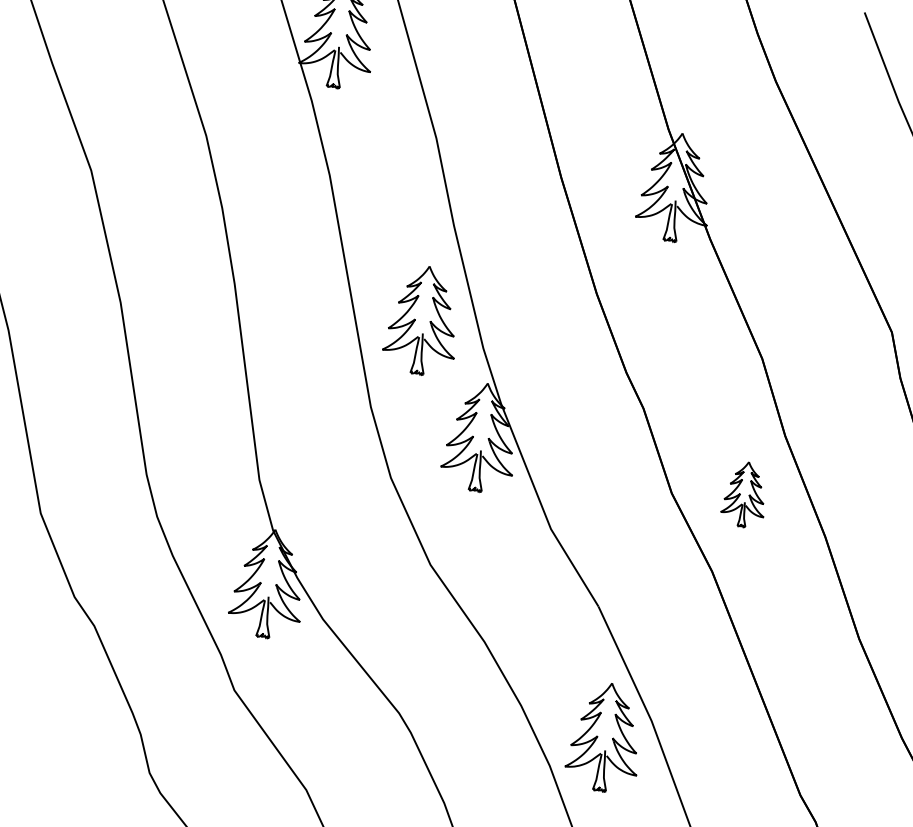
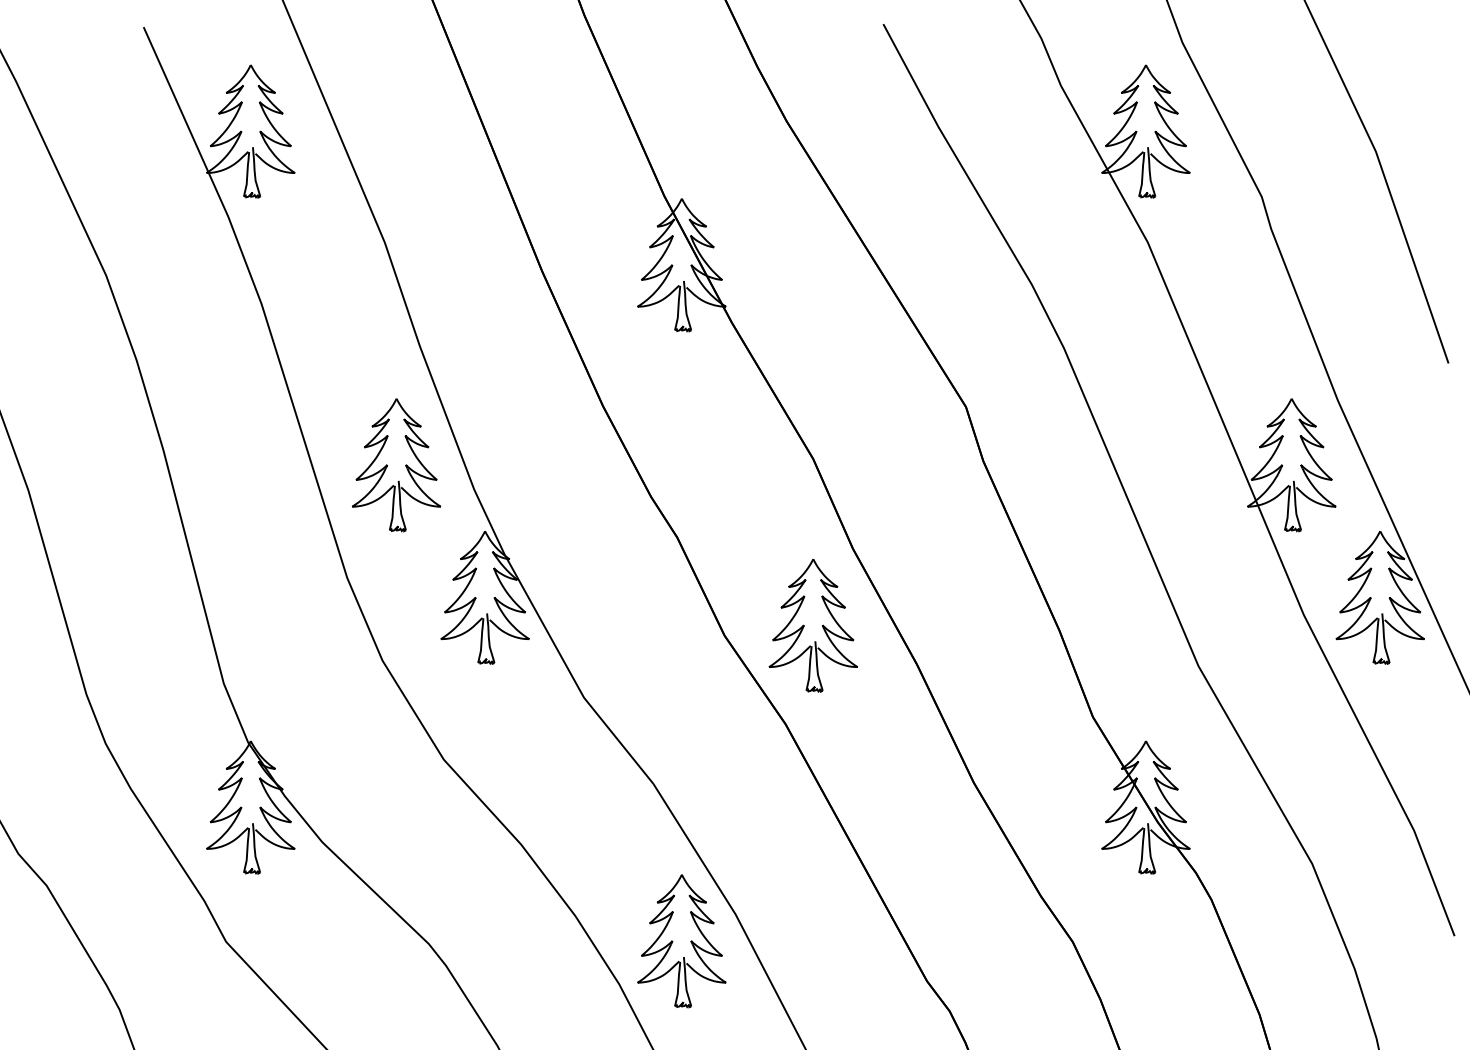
part: (744, 494) -> (812, 625), size x1.67

